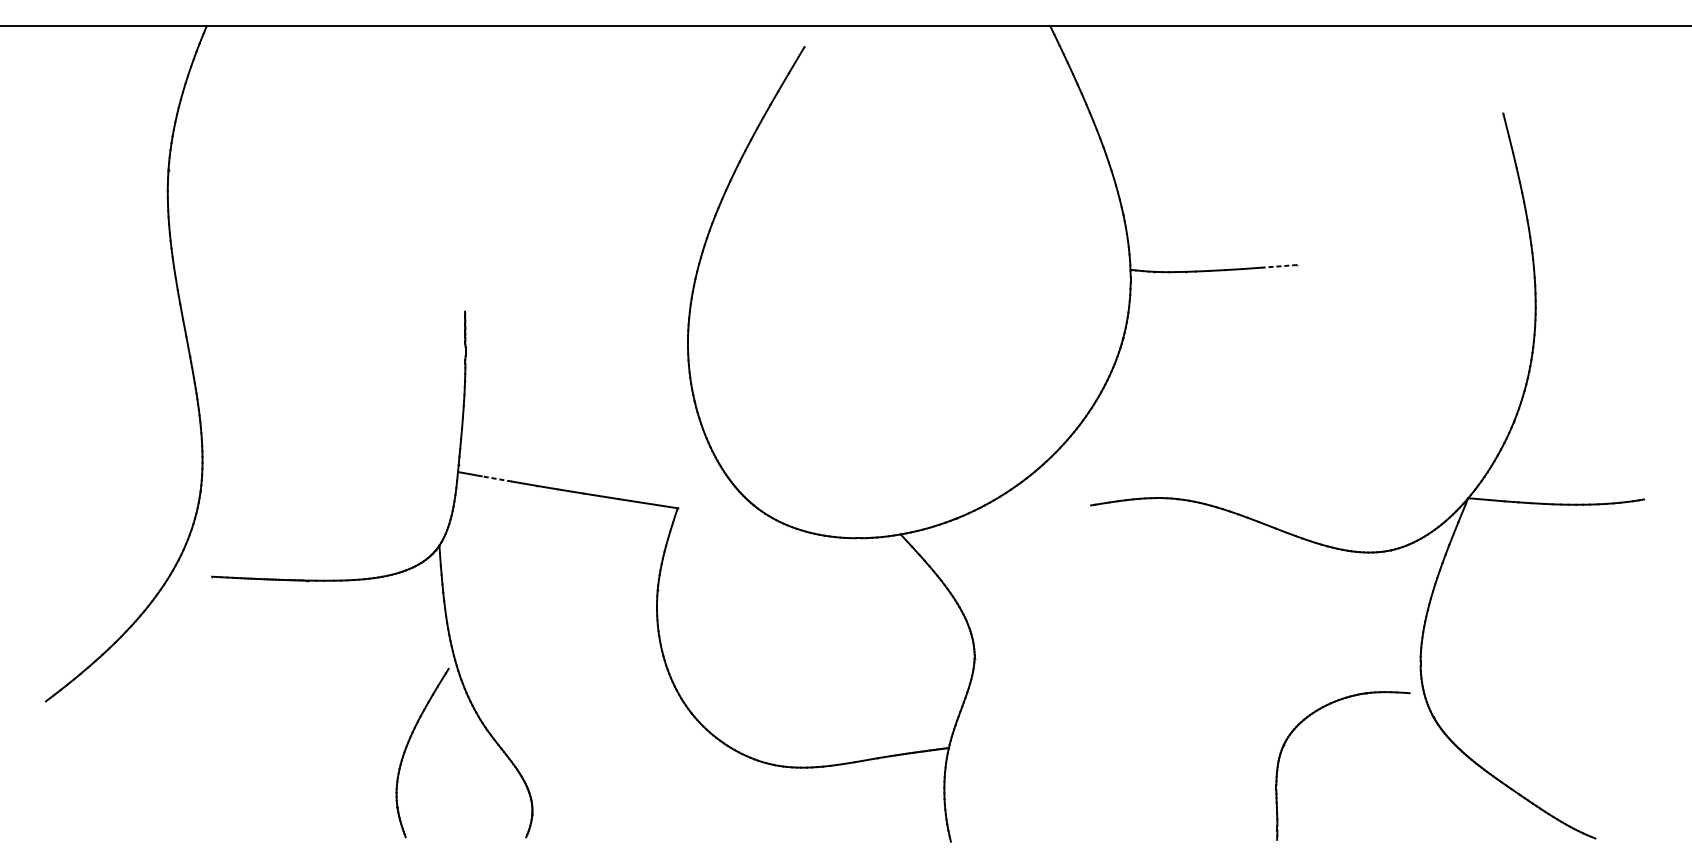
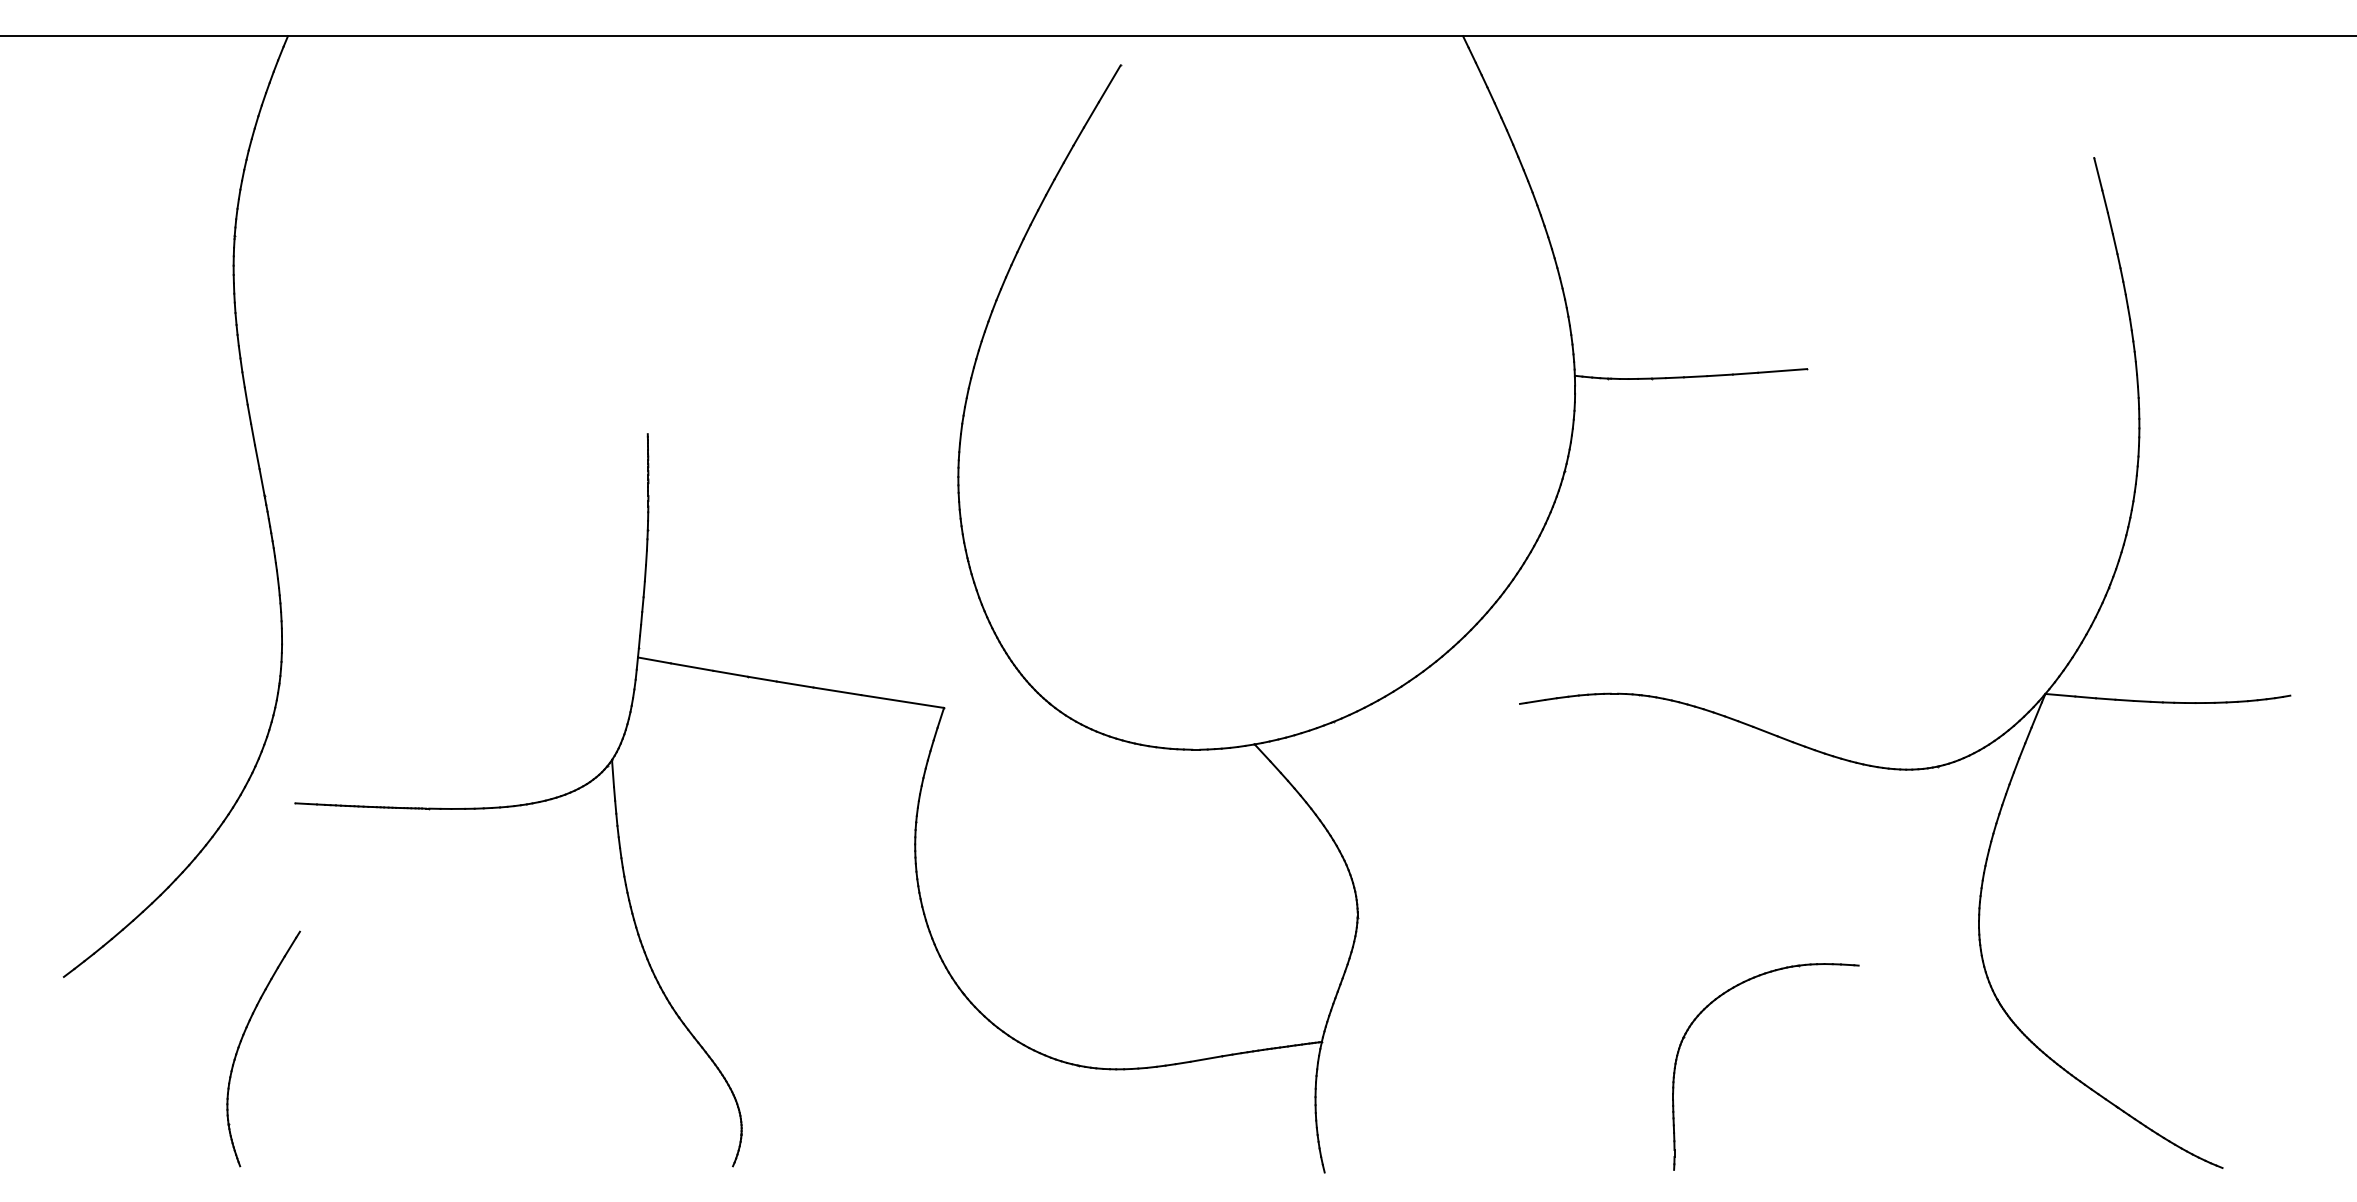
line: (1279, 266) -> (1782, 370), dashed -> solid
line: (496, 479) -> (691, 667), dashed -> solid
part: (1304, 720) -> (1712, 1003), moved
part: (407, 746) -> (242, 1040), moved

